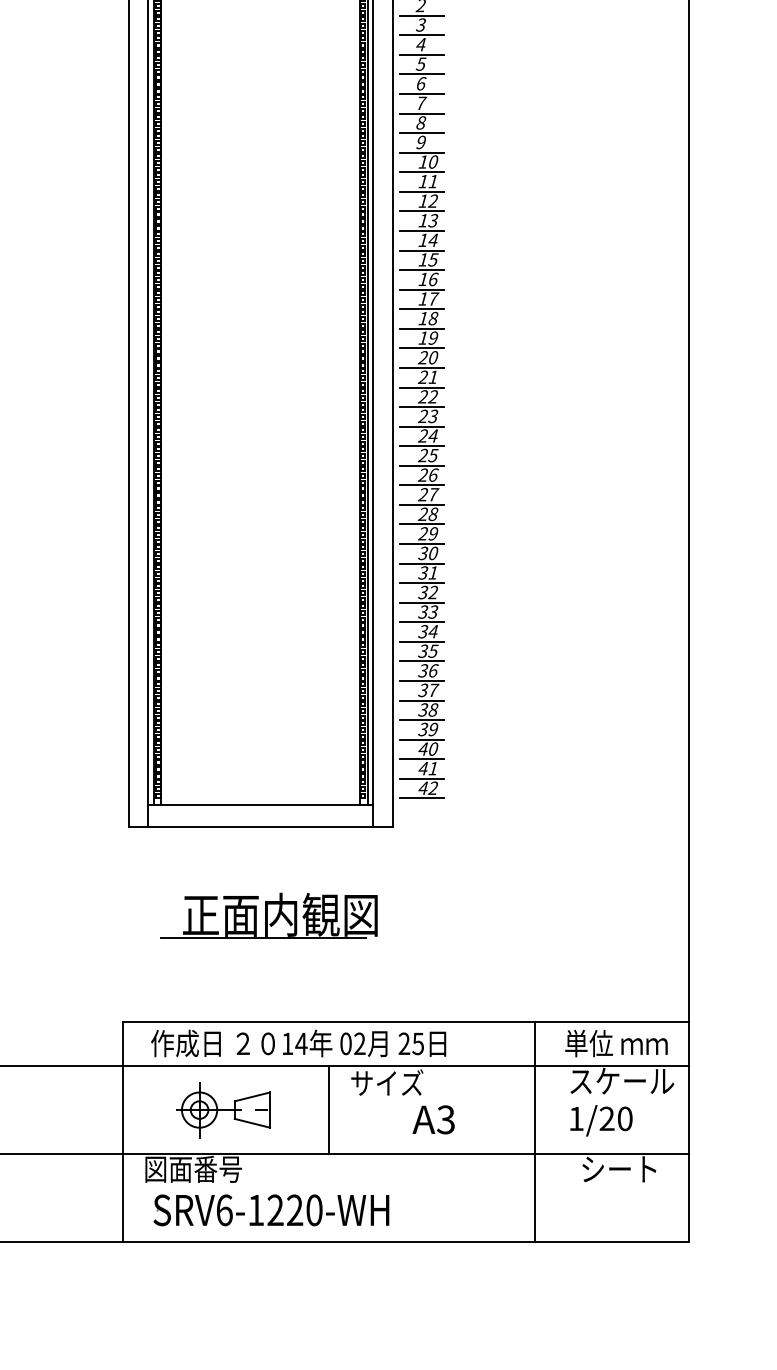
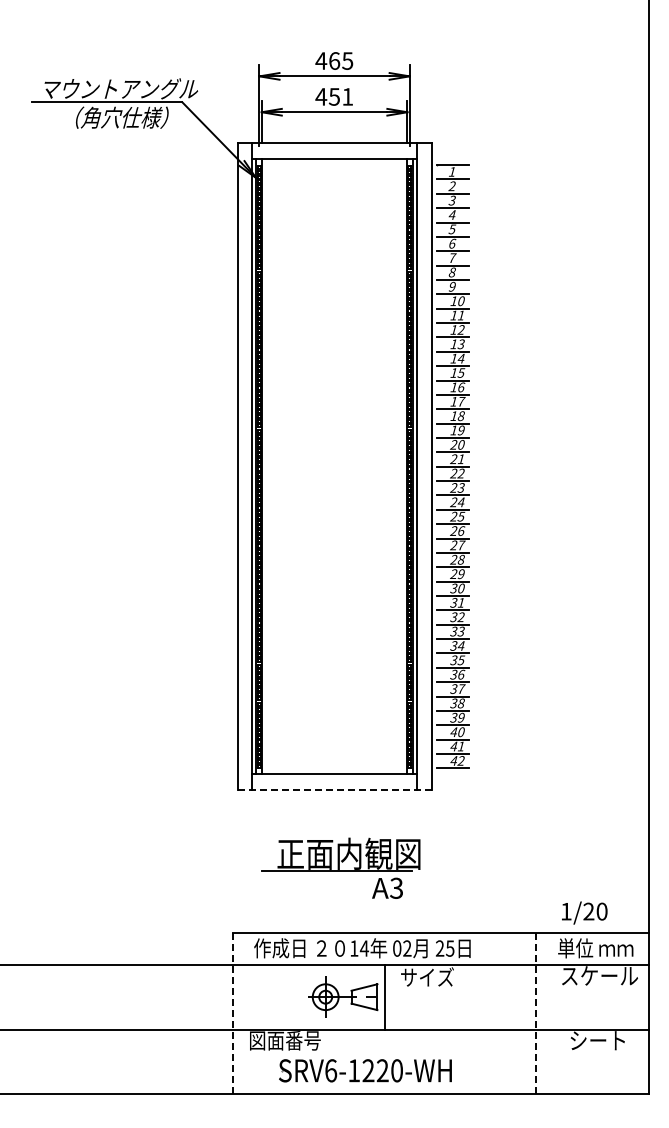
line: (260, 827) -> (334, 789), solid -> dashed
part: (223, 1109) -> (343, 996), moved
text: (433, 1118) -> (387, 887), moved
text: (601, 1120) -> (584, 912), moved
line: (123, 1132) -> (233, 1013), solid -> dashed
line: (534, 1132) -> (535, 1013), solid -> dashed
part: (271, 1209) -> (365, 1070), moved

